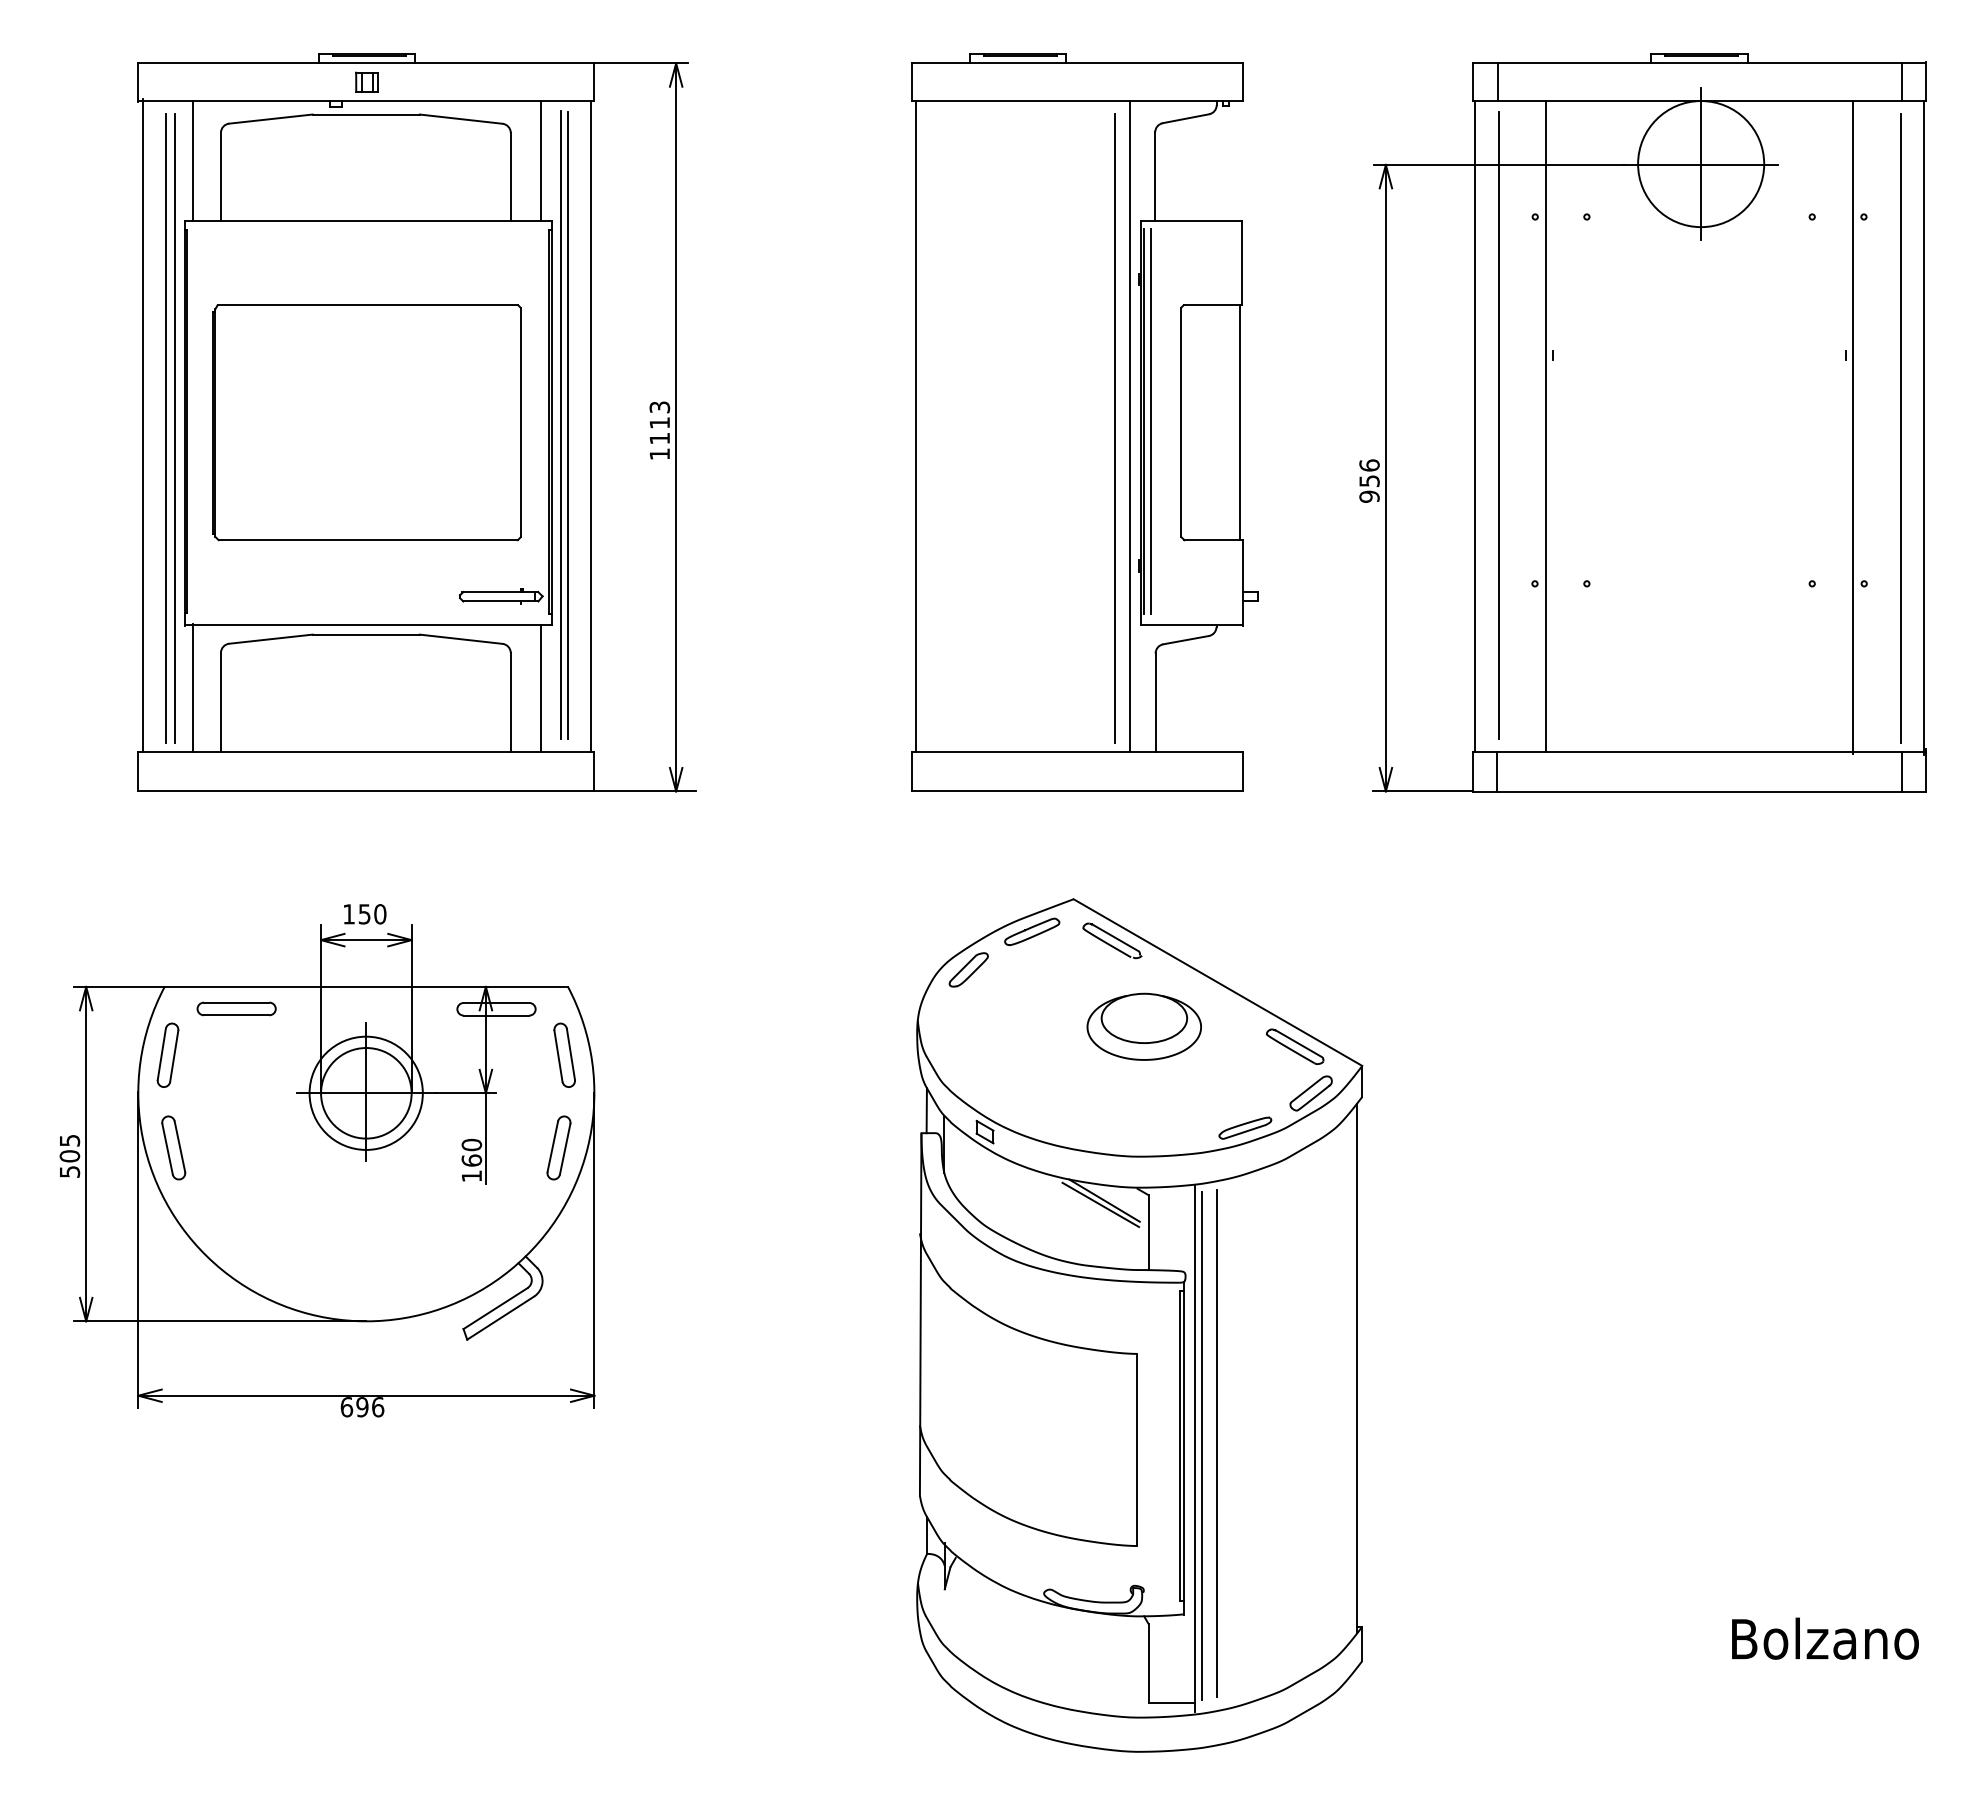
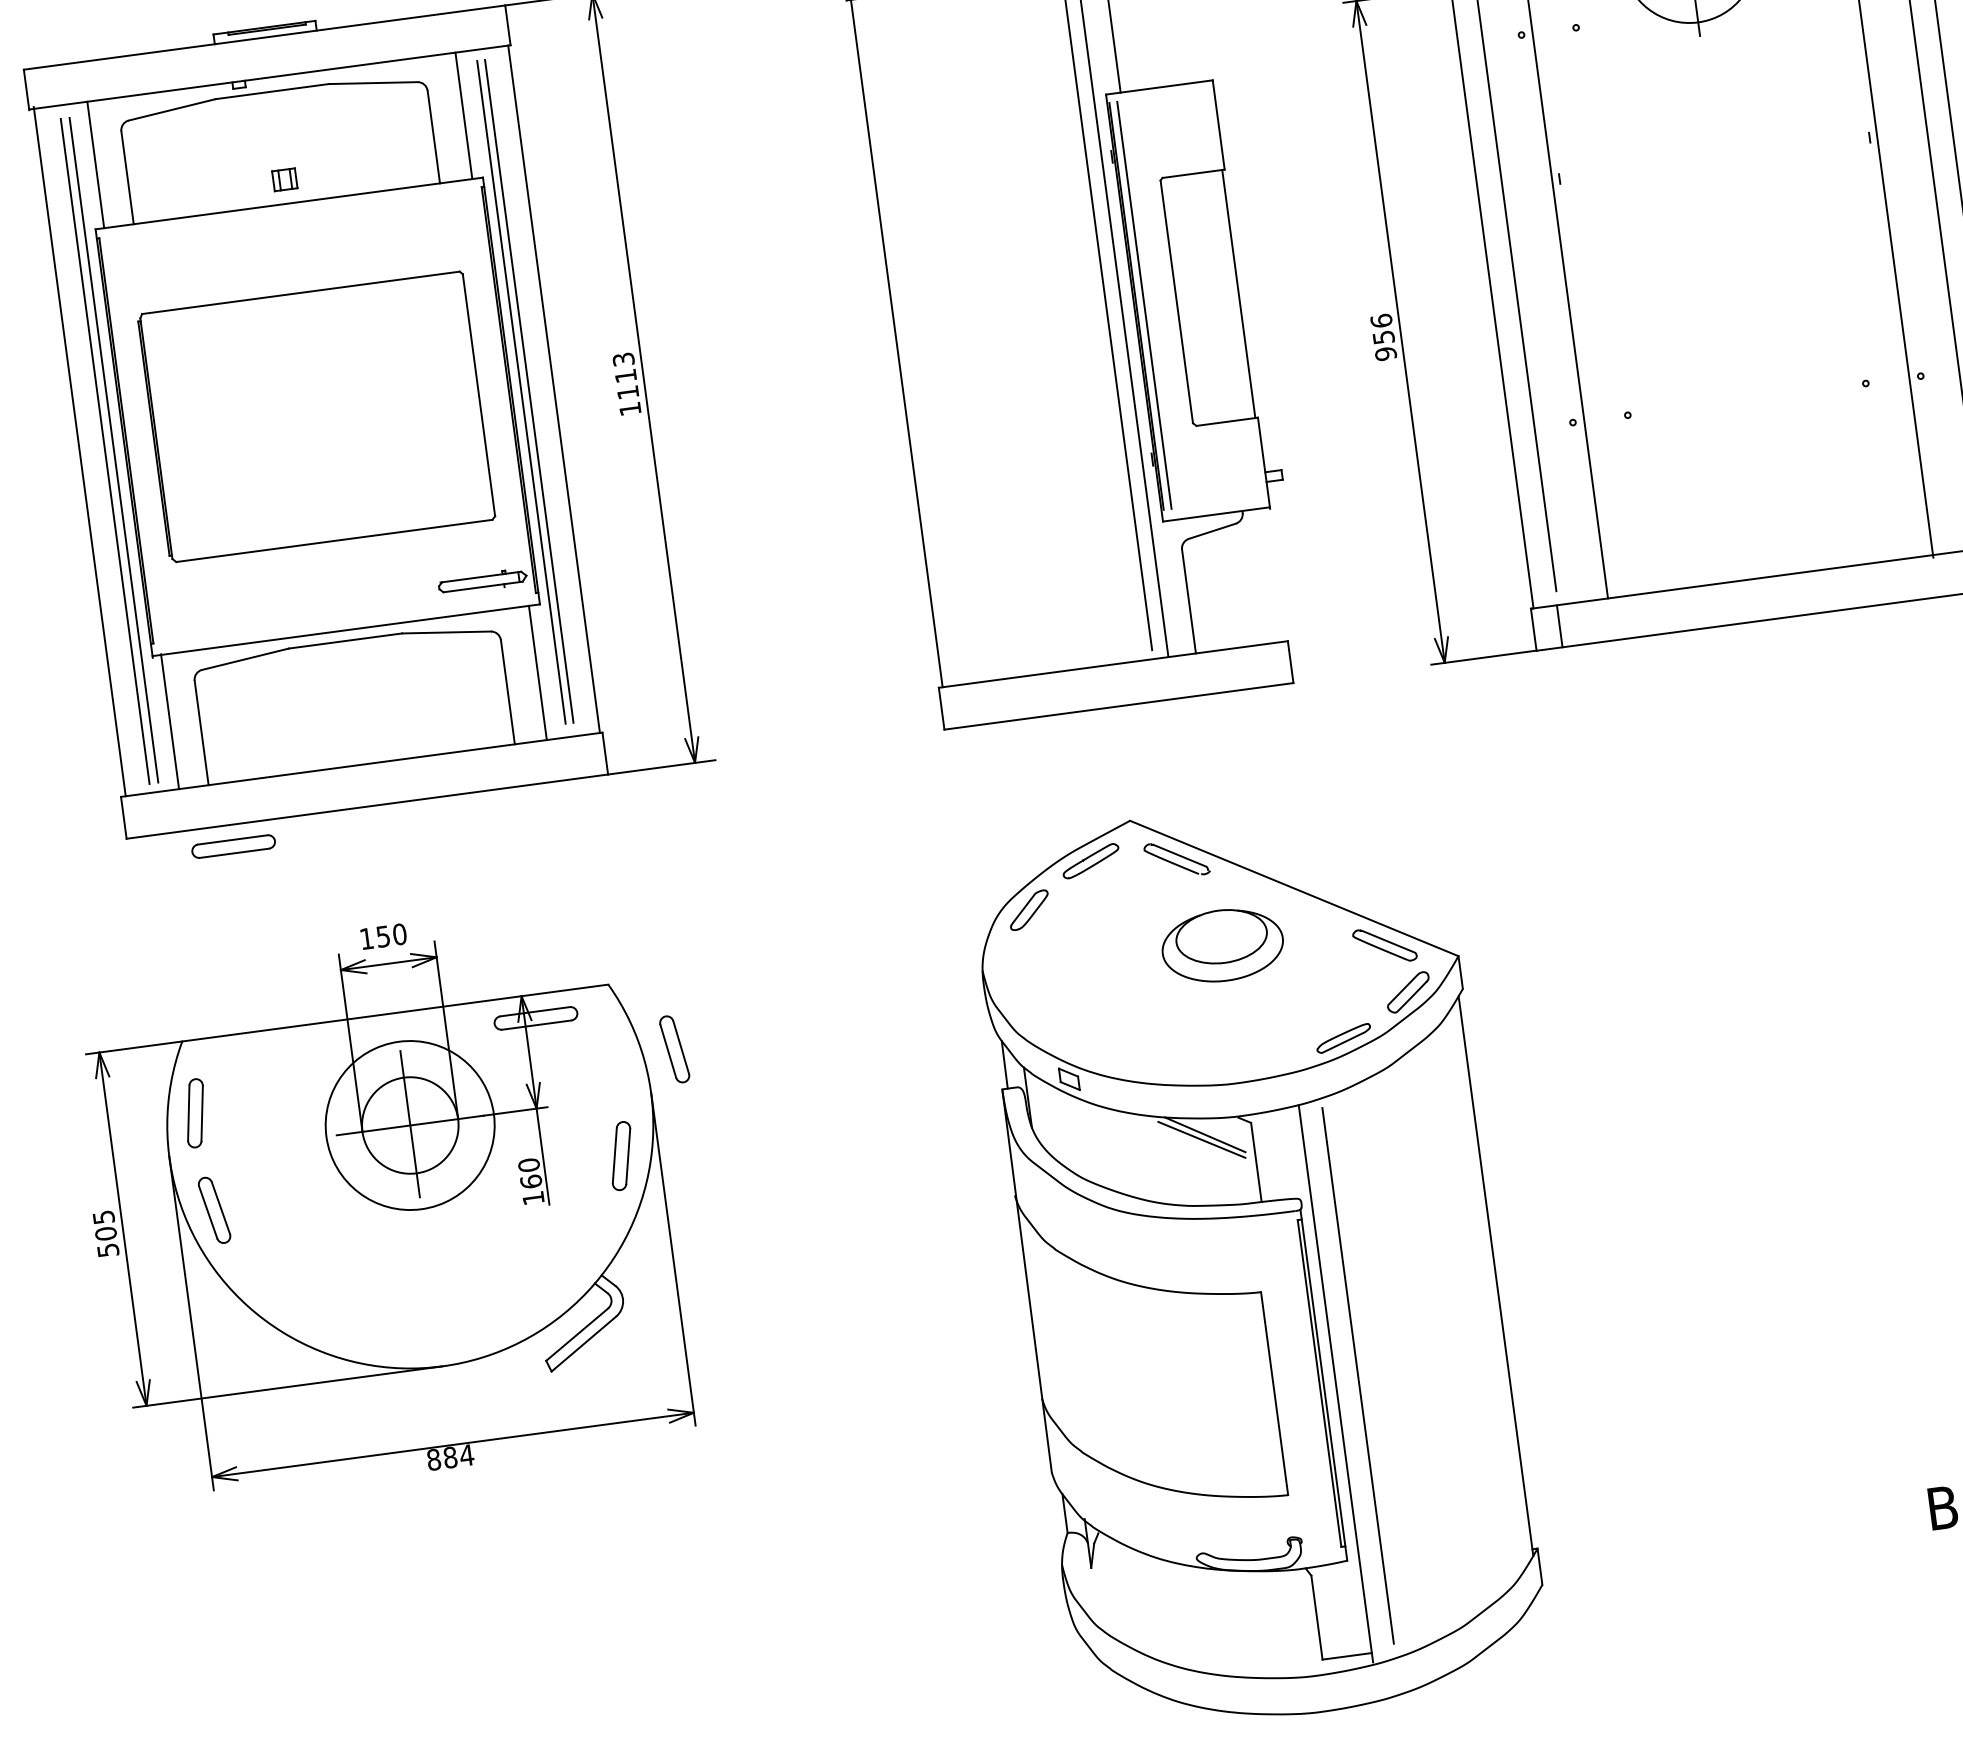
part: (366, 81) -> (284, 179), moved
part: (236, 1008) -> (233, 846), moved
part: (564, 1054) -> (674, 1048), moved
circle: (365, 1092) -> (409, 1124), size x1.4
text: (362, 1407) -> (450, 1457), 696 -> 884
line: (1201, 1445) -> (1342, 1379), removed

